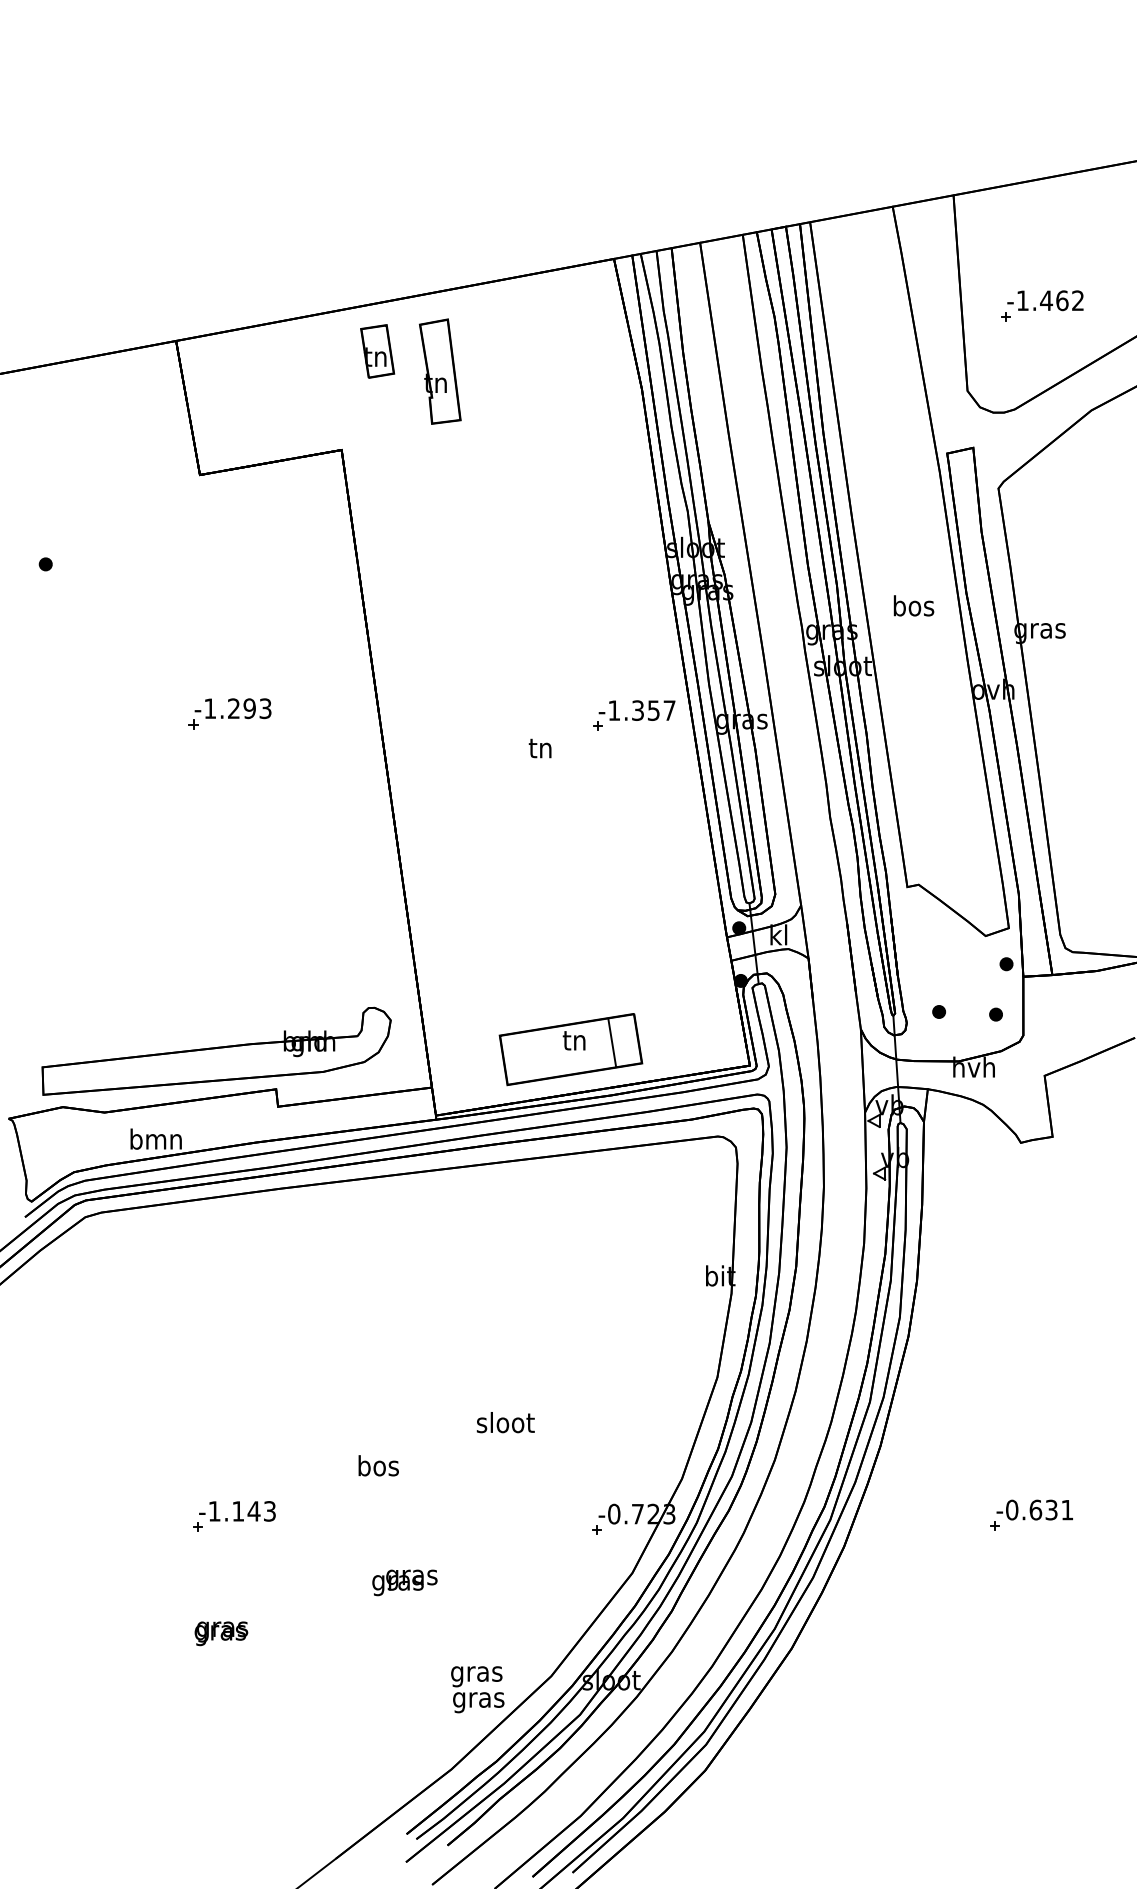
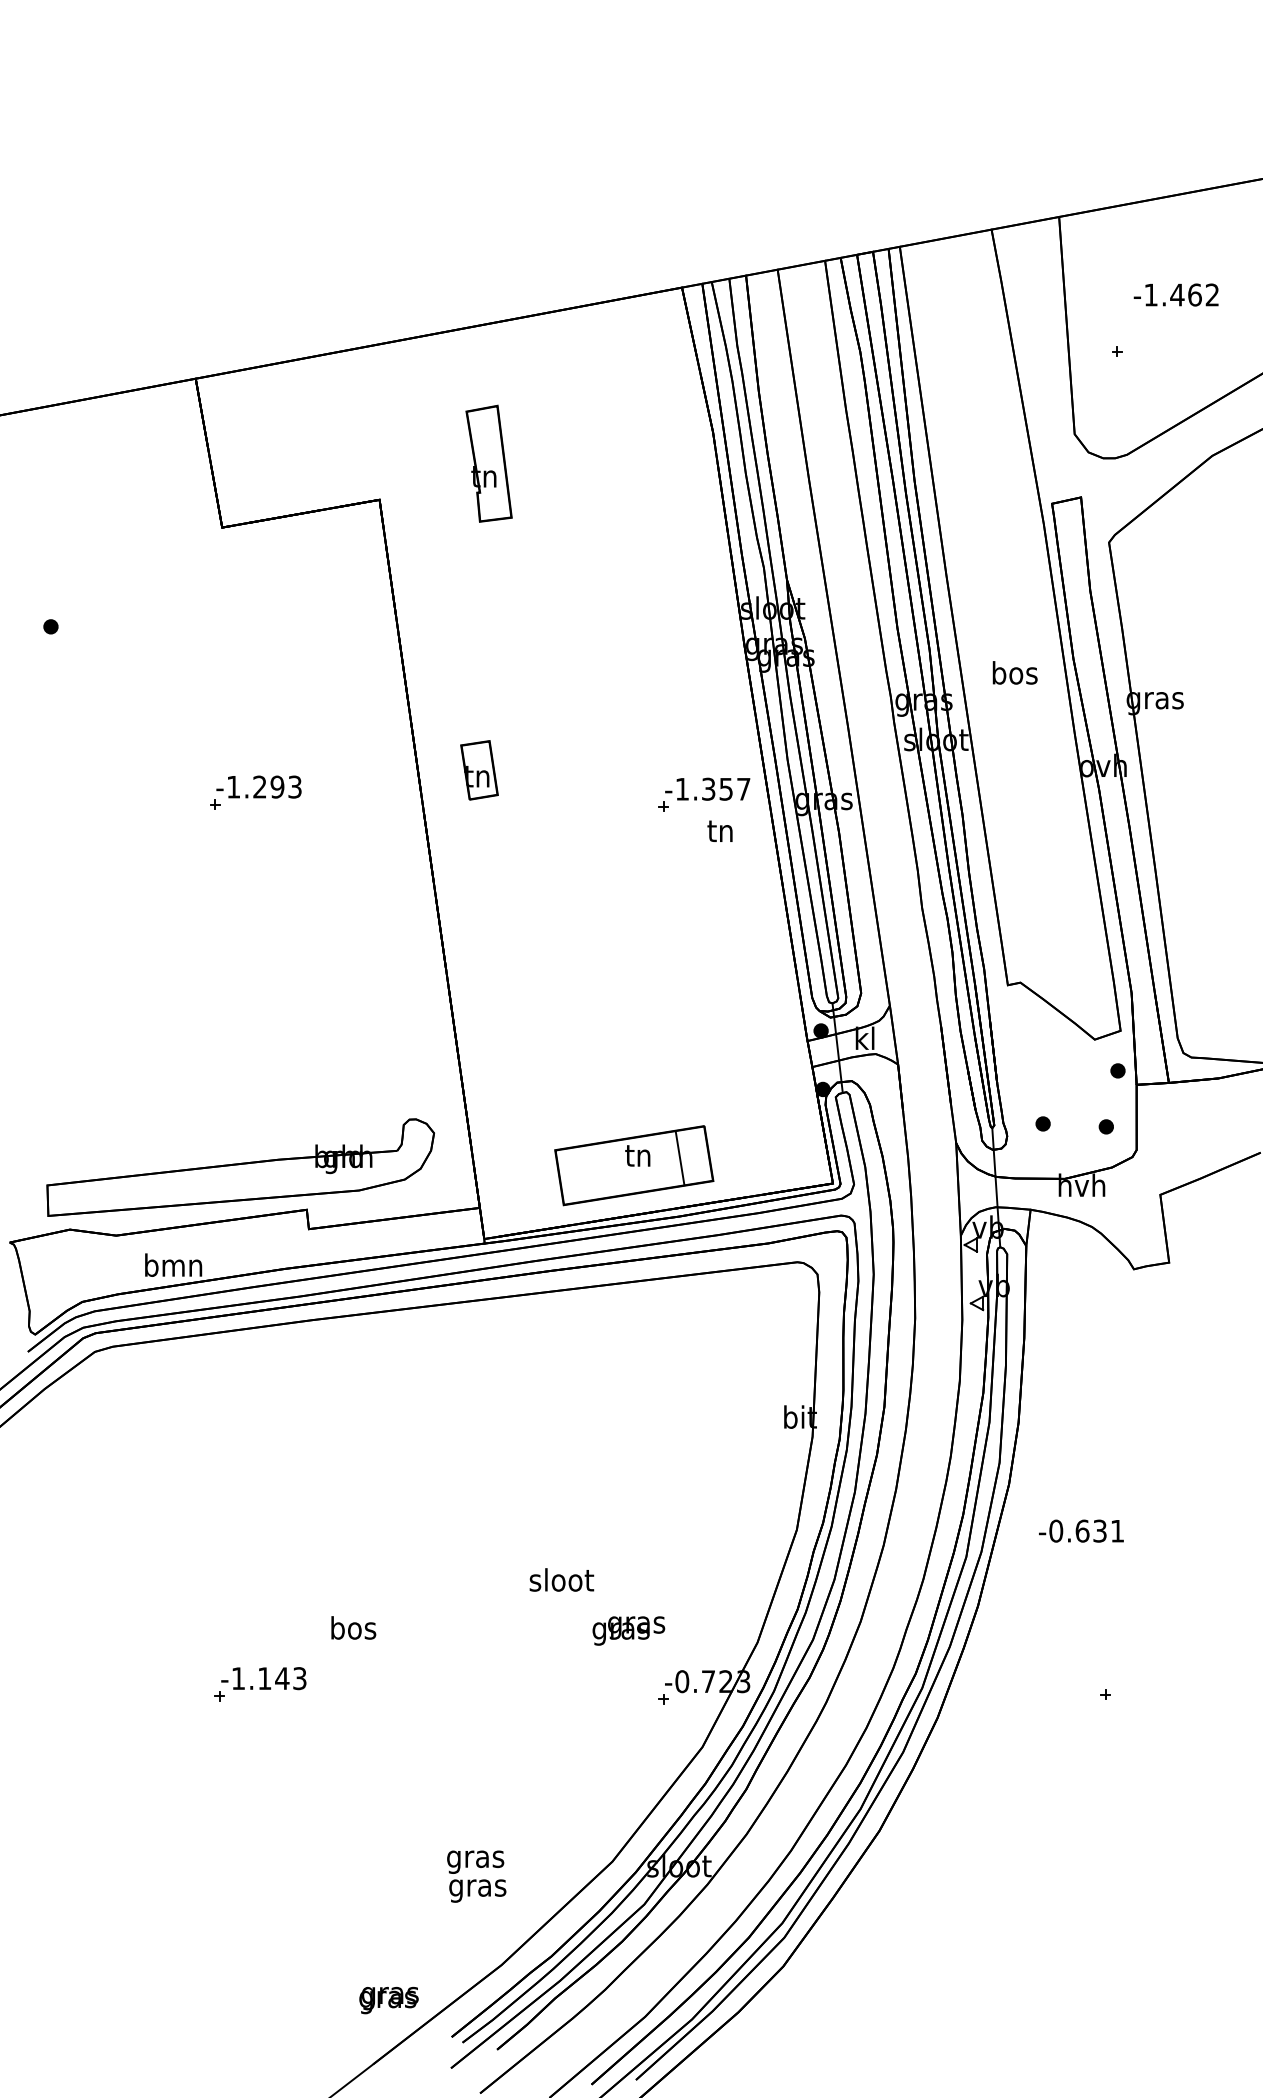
text: (1044, 300) -> (1175, 294), moved
part: (377, 351) -> (479, 770), moved
part: (439, 371) -> (488, 463), moved
text: (539, 747) -> (719, 830), moved
text: (378, 1465) -> (353, 1627), moved
text: (1034, 1509) -> (1081, 1530), moved
text: (404, 1582) -> (628, 1630), moved
text: (220, 1633) -> (388, 2000), moved
text: (477, 1689) -> (476, 1876), moved

